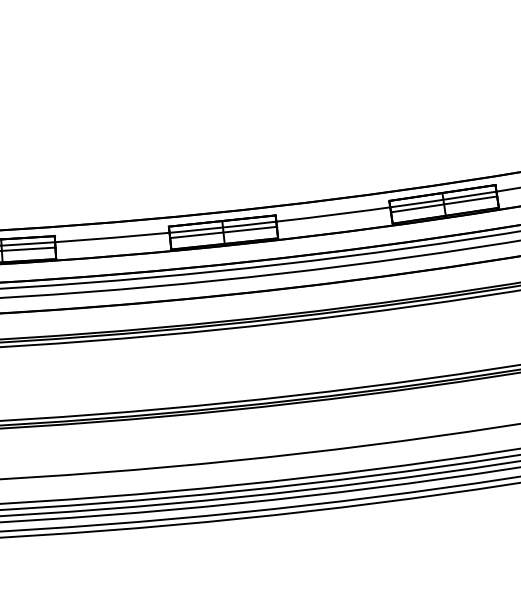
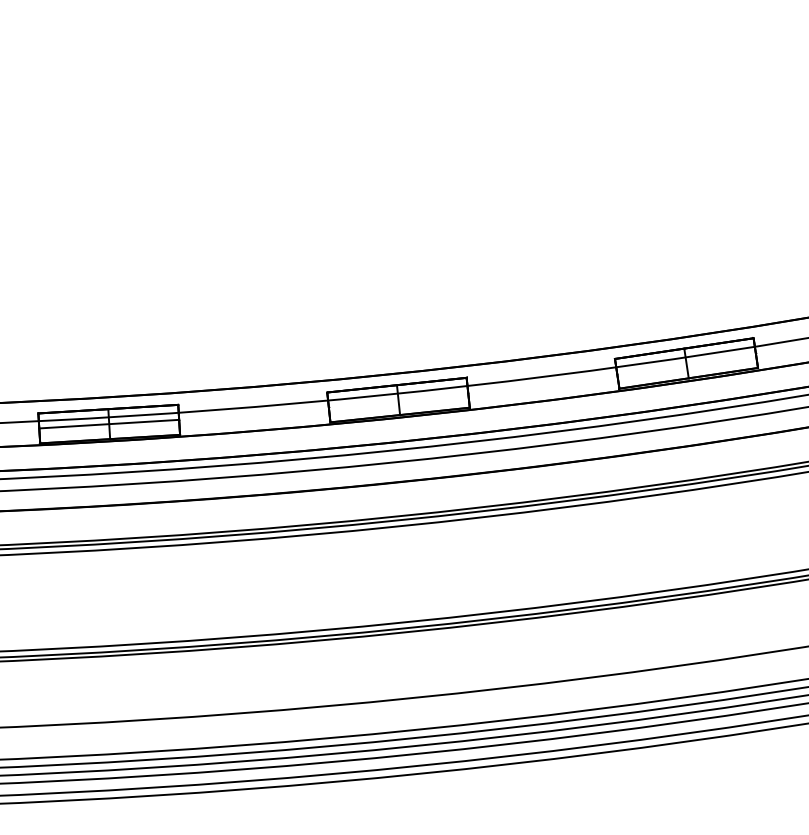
line: (444, 204) -> (686, 363), removed
line: (223, 232) -> (398, 399), removed

